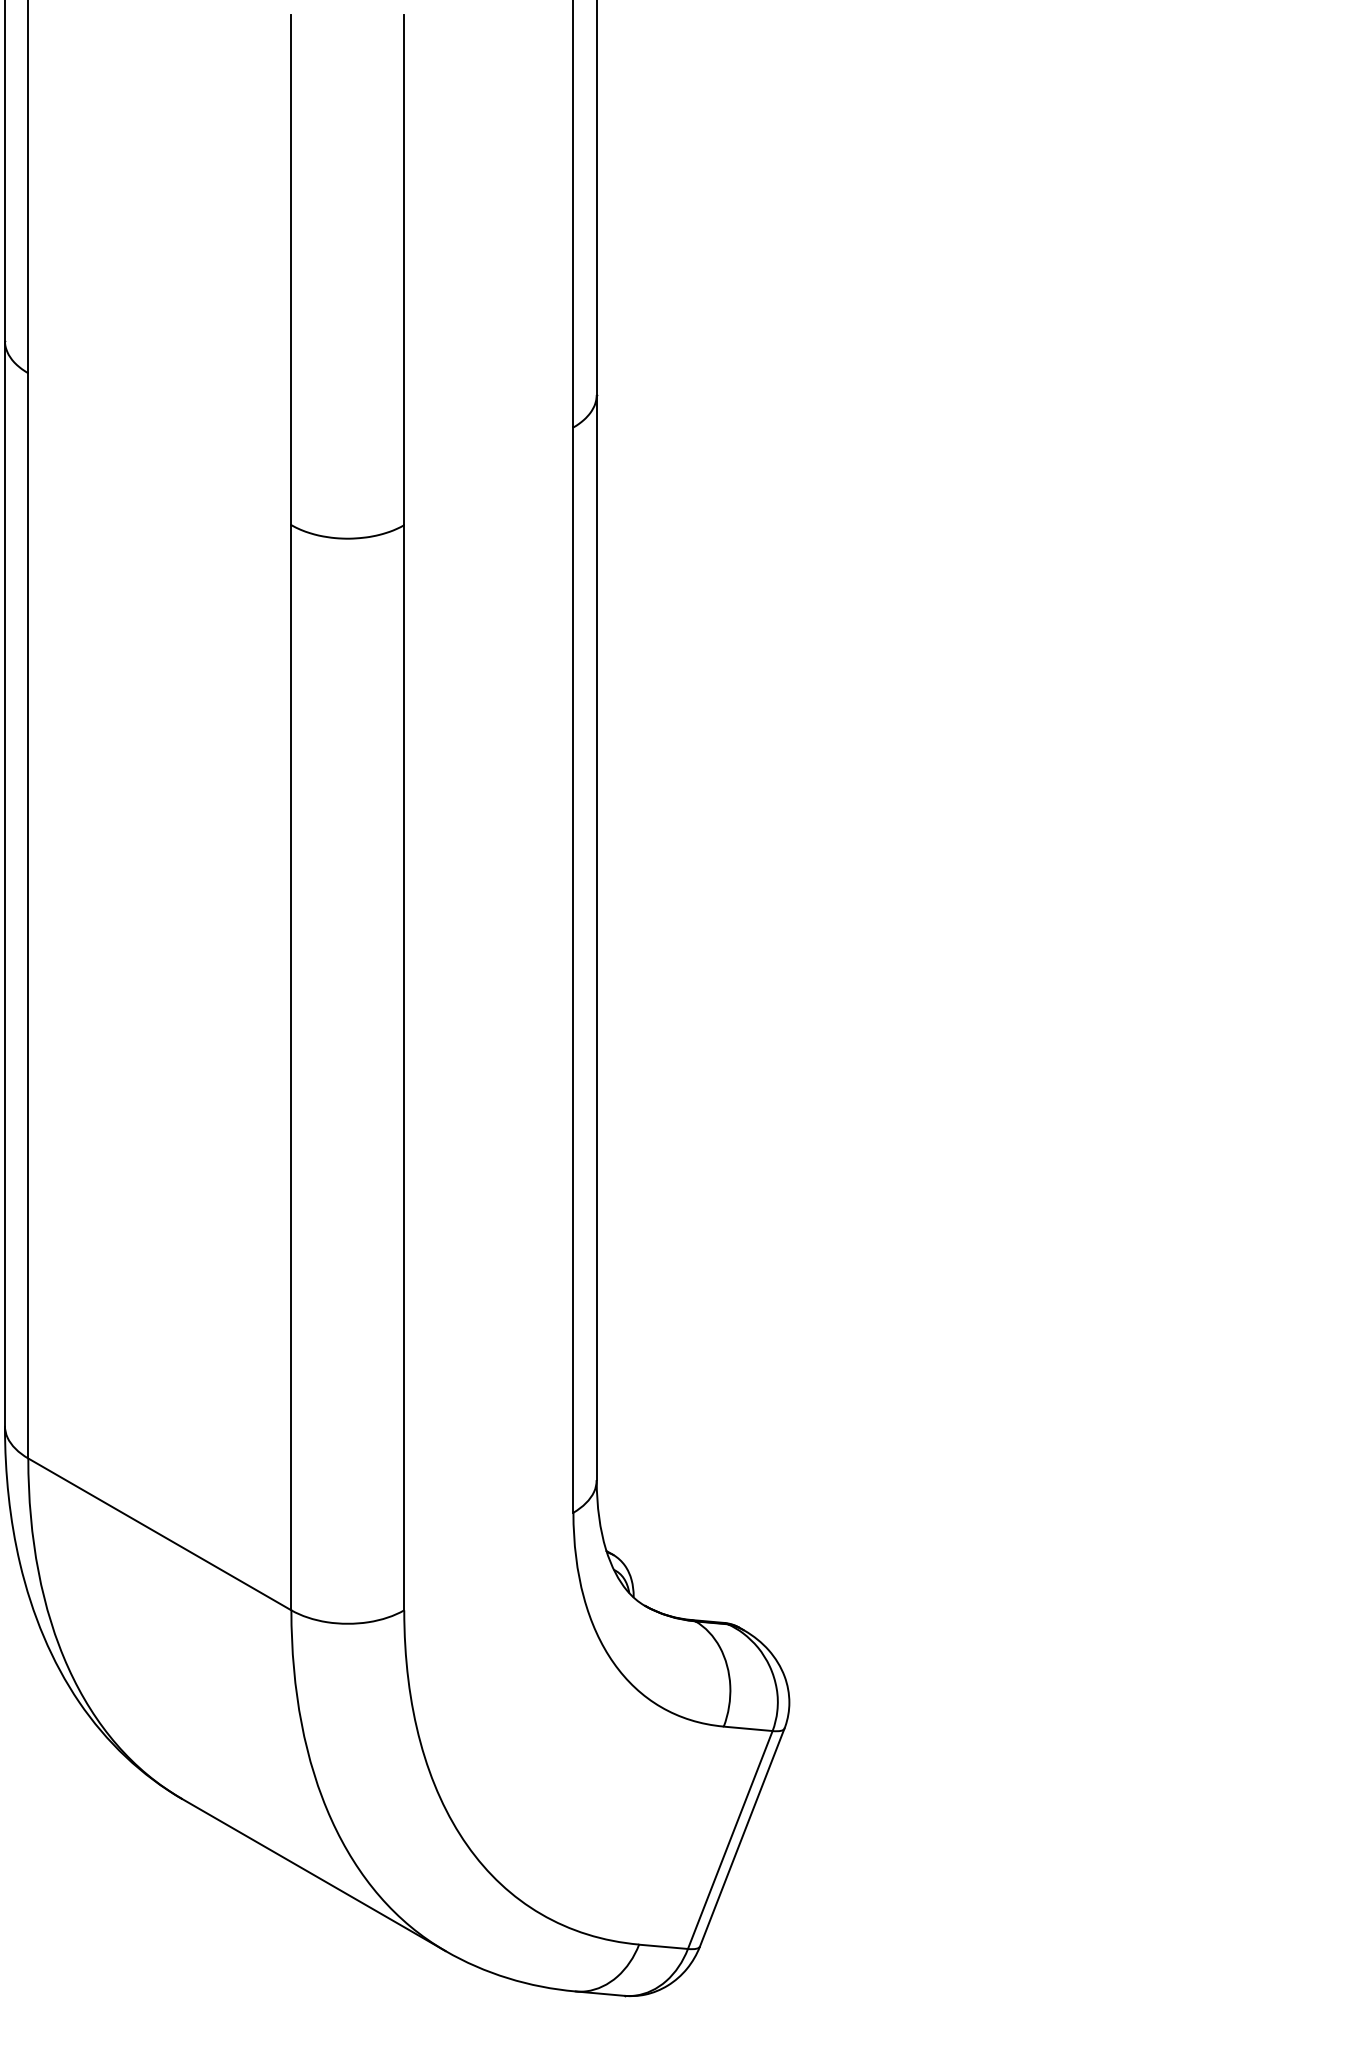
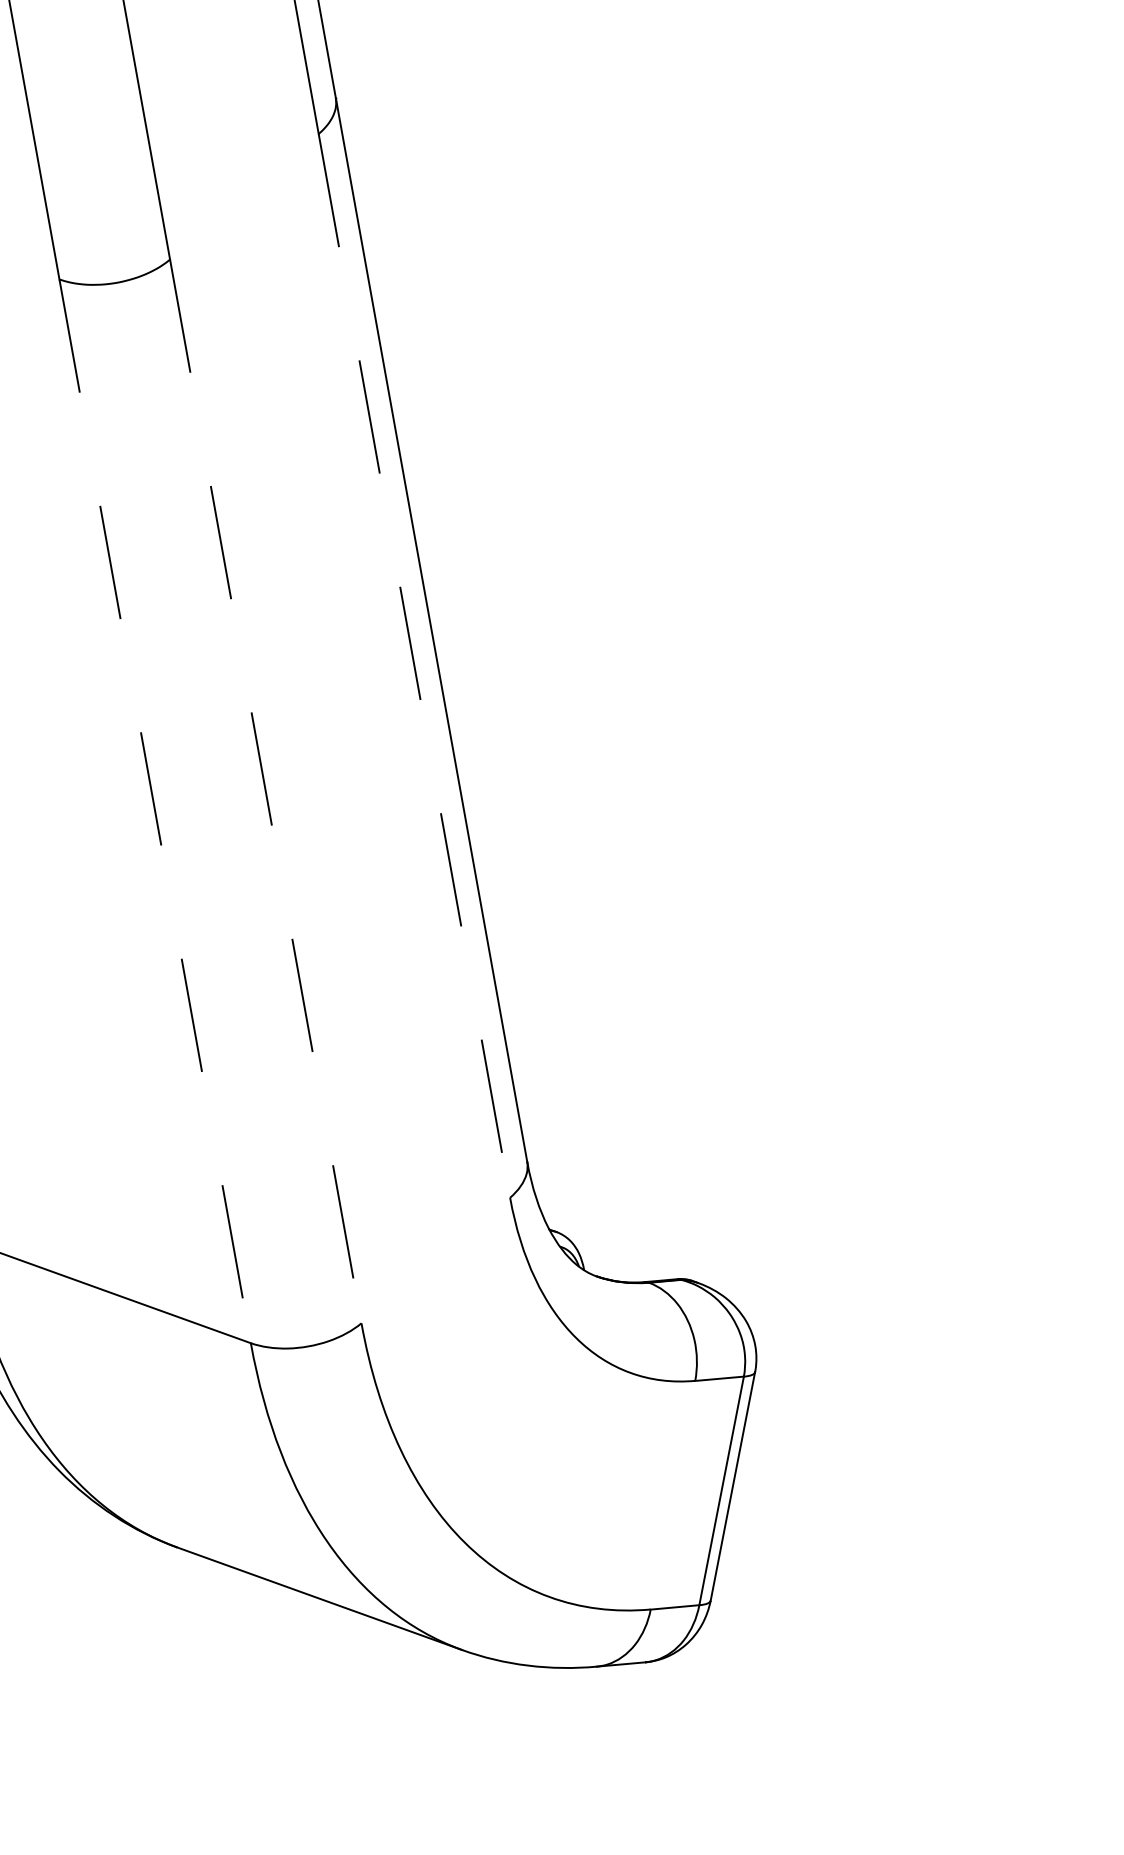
line: (573, 970) -> (414, 666), solid -> dashed
line: (291, 1067) -> (155, 811), solid -> dashed
line: (404, 1067) -> (266, 791), solid -> dashed

